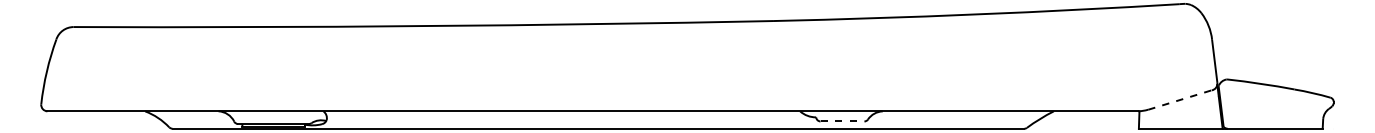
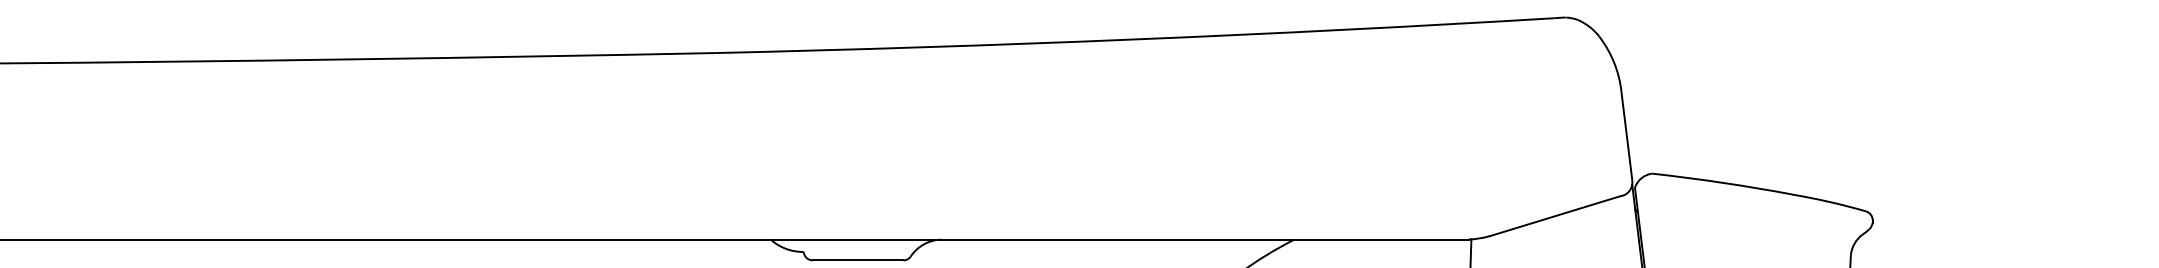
line: (1180, 99) -> (1556, 215), dashed -> solid
line: (842, 121) -> (858, 260), dashed -> solid

